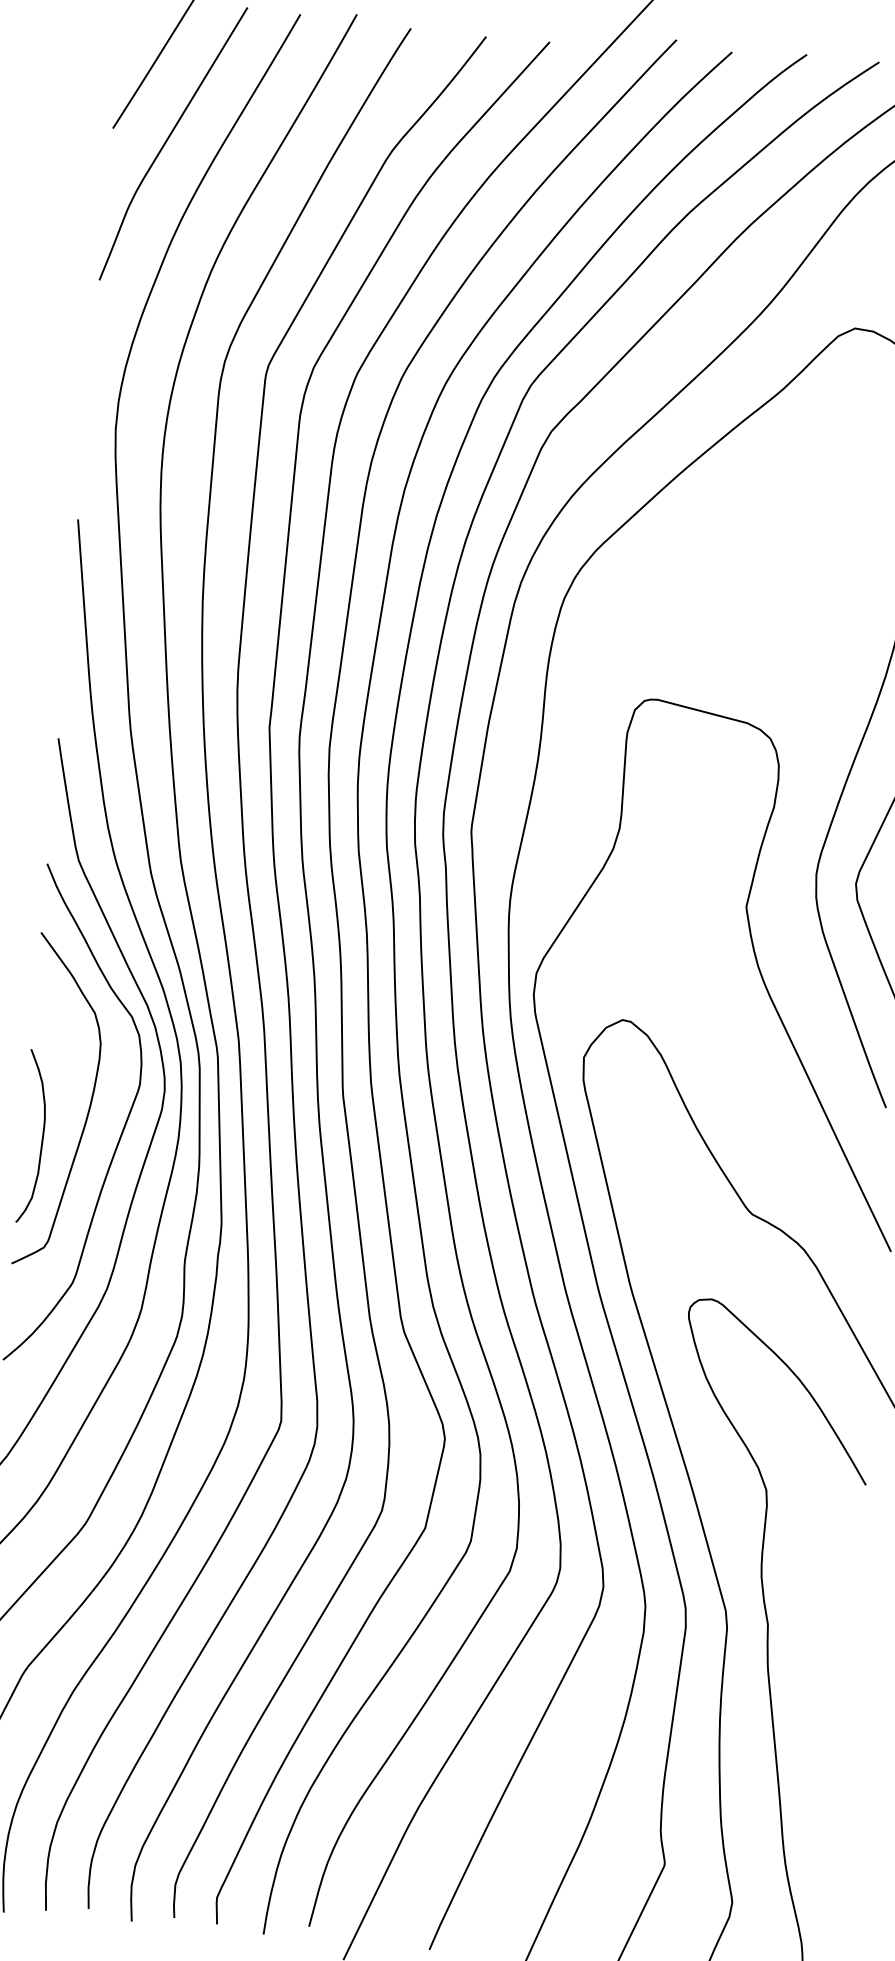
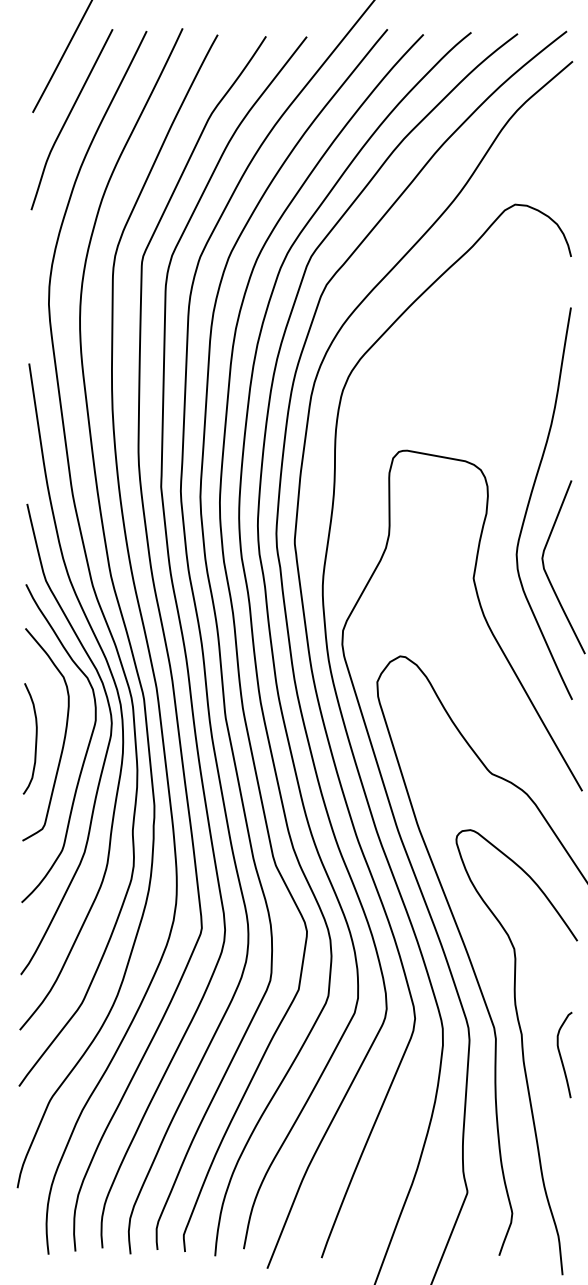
curve: (41, 1136) -> (35, 738), moved
curve: (827, 1661) -> (561, 1055), added

